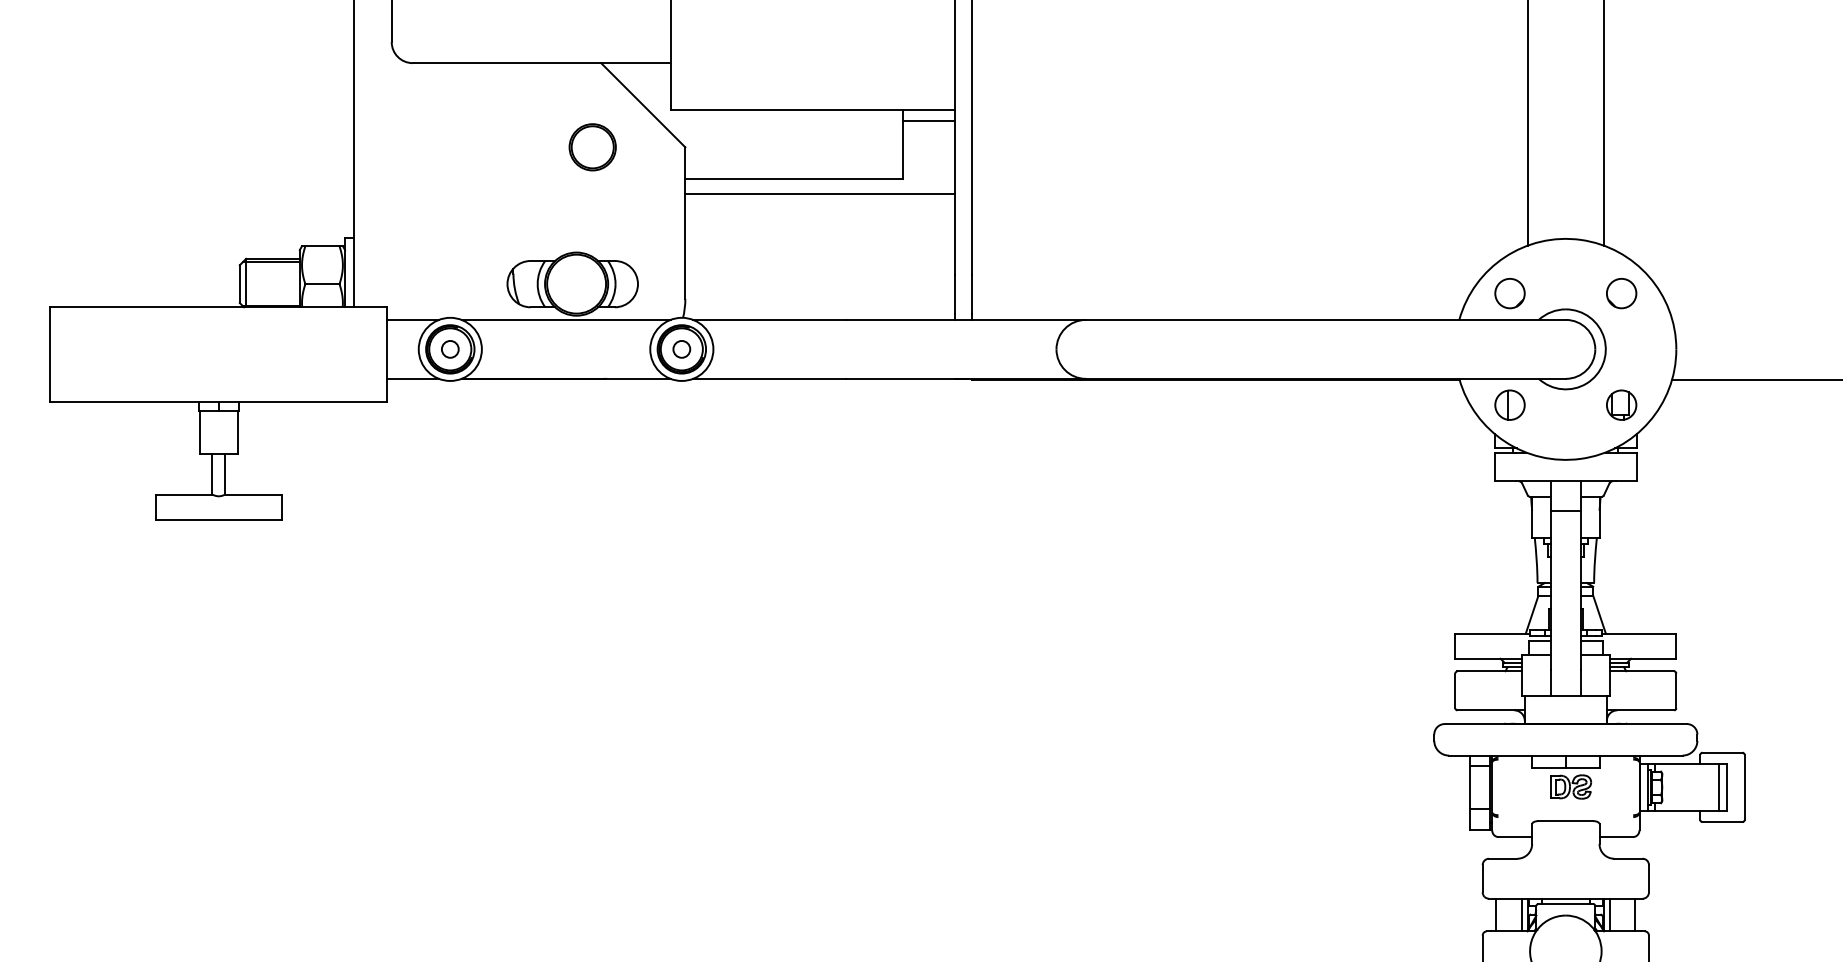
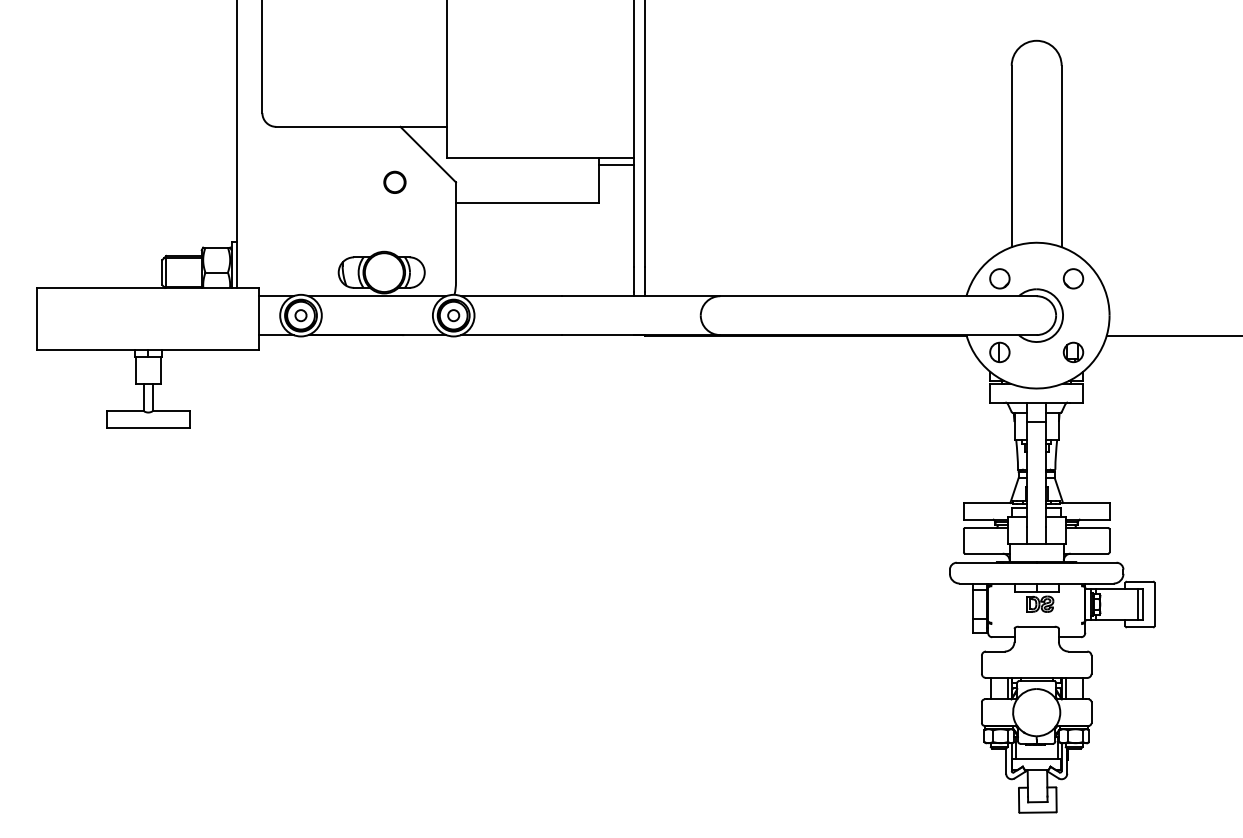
part: (592, 147) -> (394, 182), size x0.7
line: (821, 192) -> (545, 212), removed

